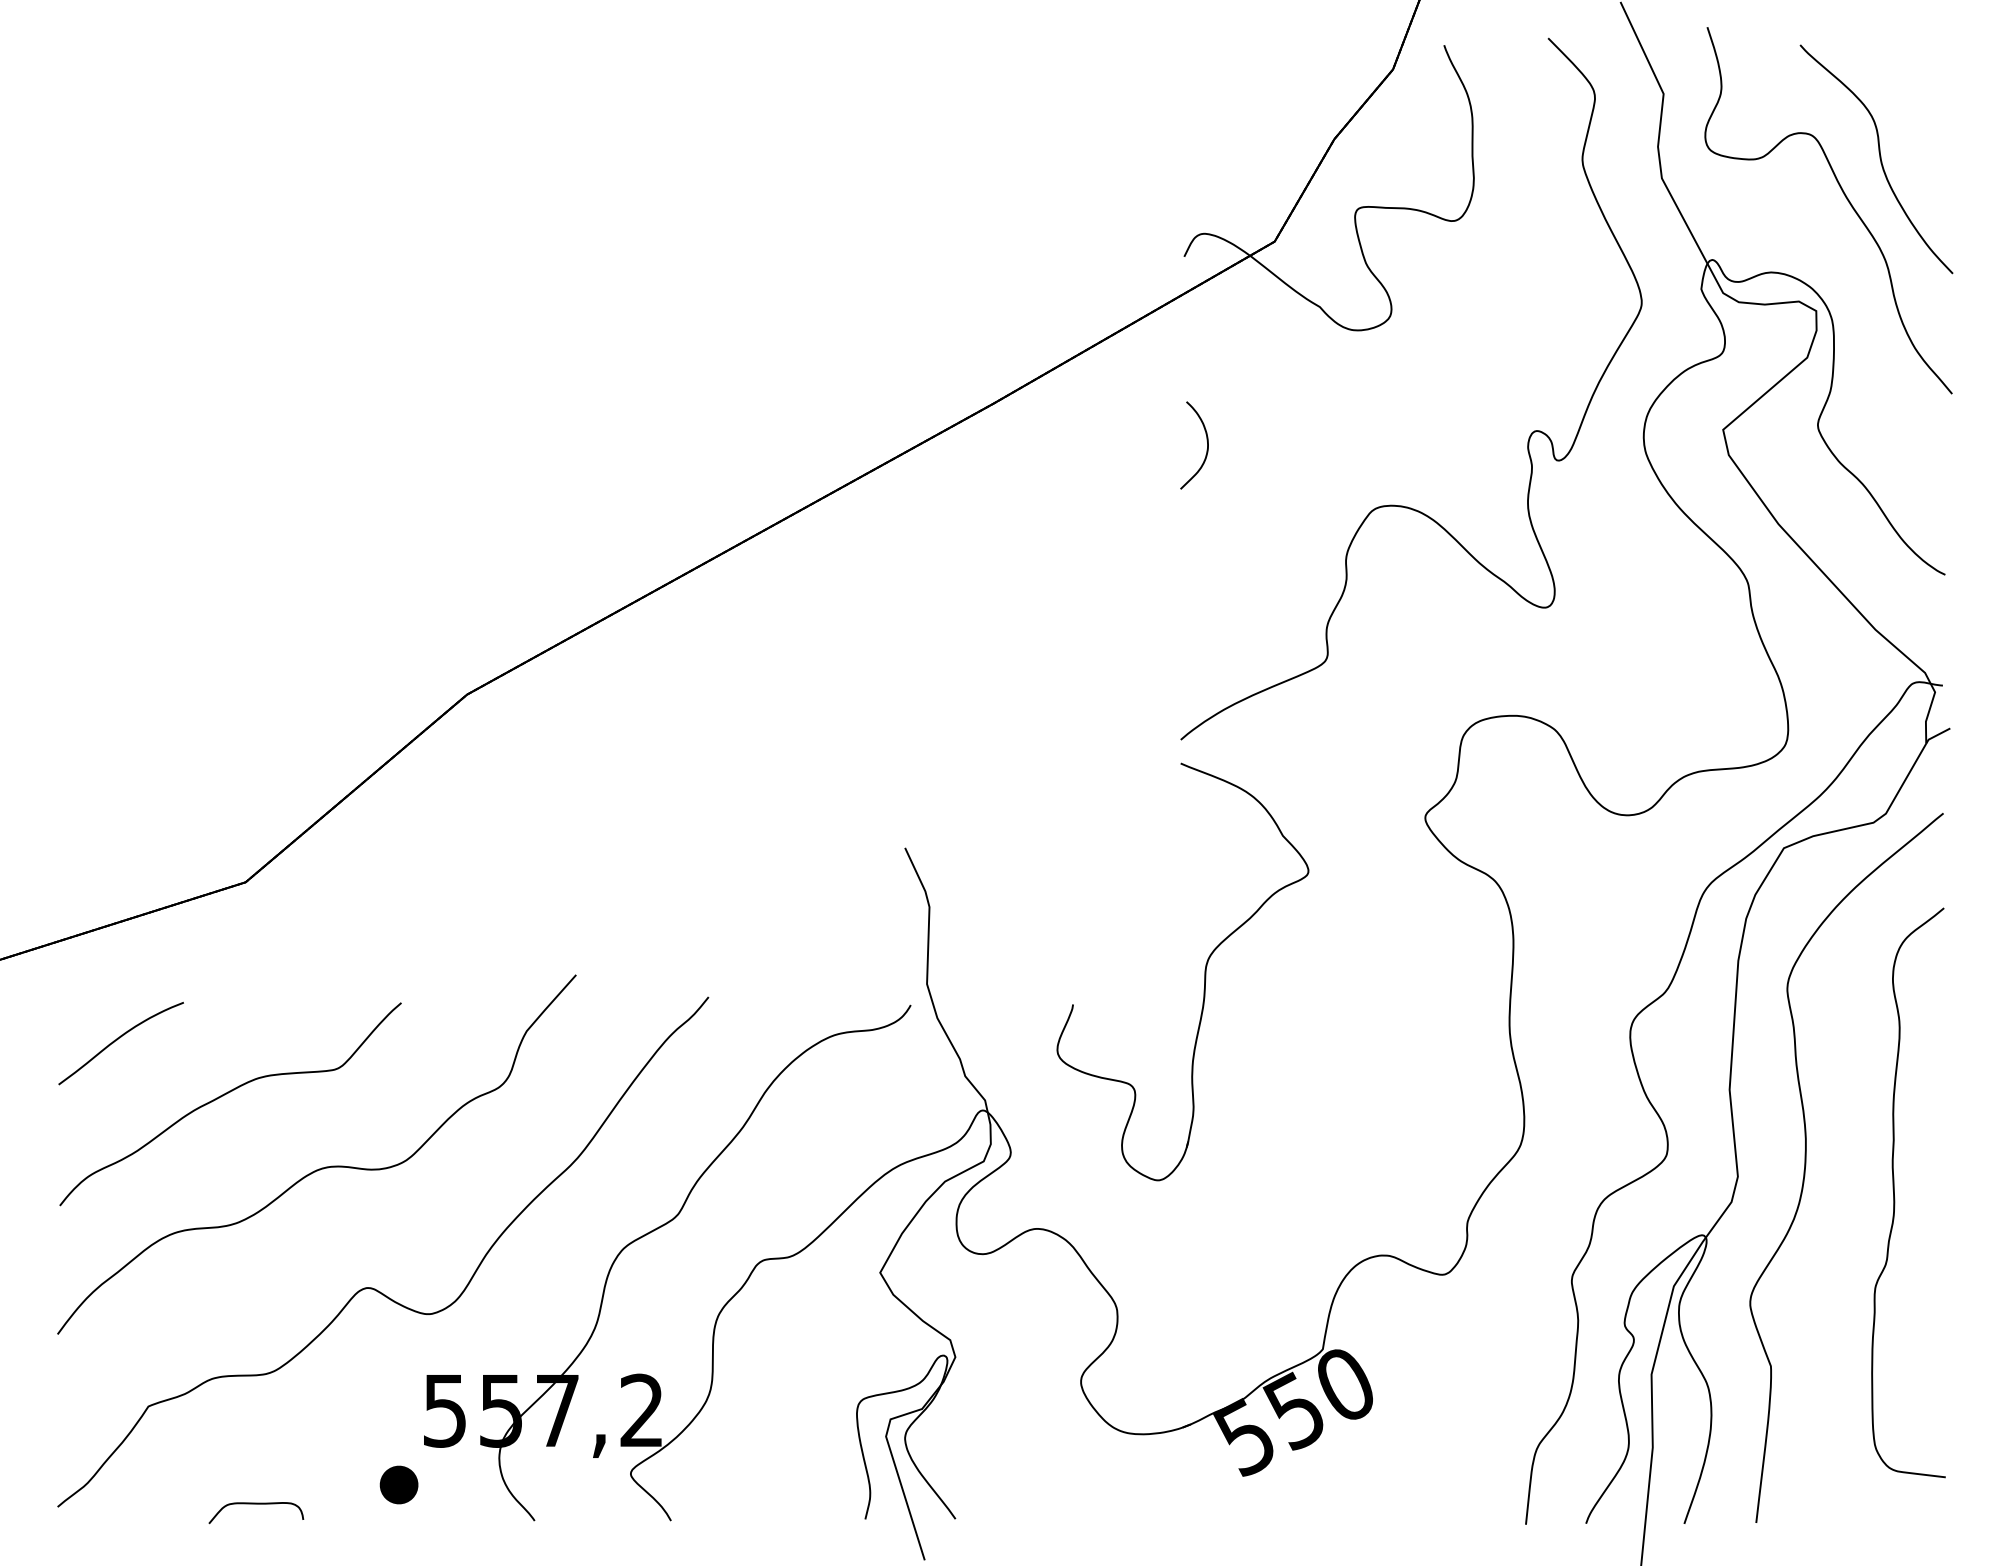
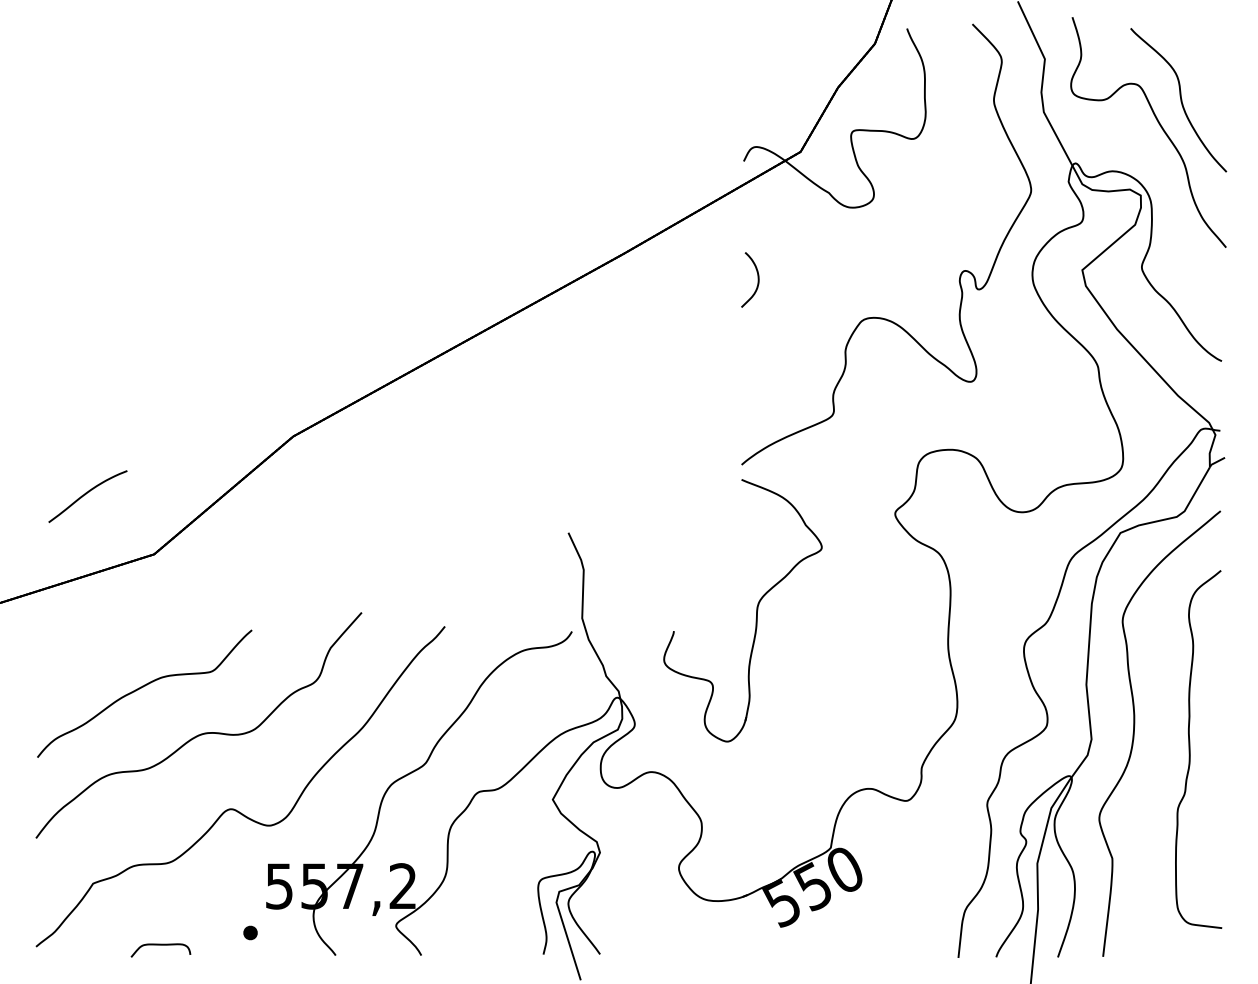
part: (120, 1043) -> (87, 496), moved
part: (398, 1484) -> (250, 932), size x0.6

